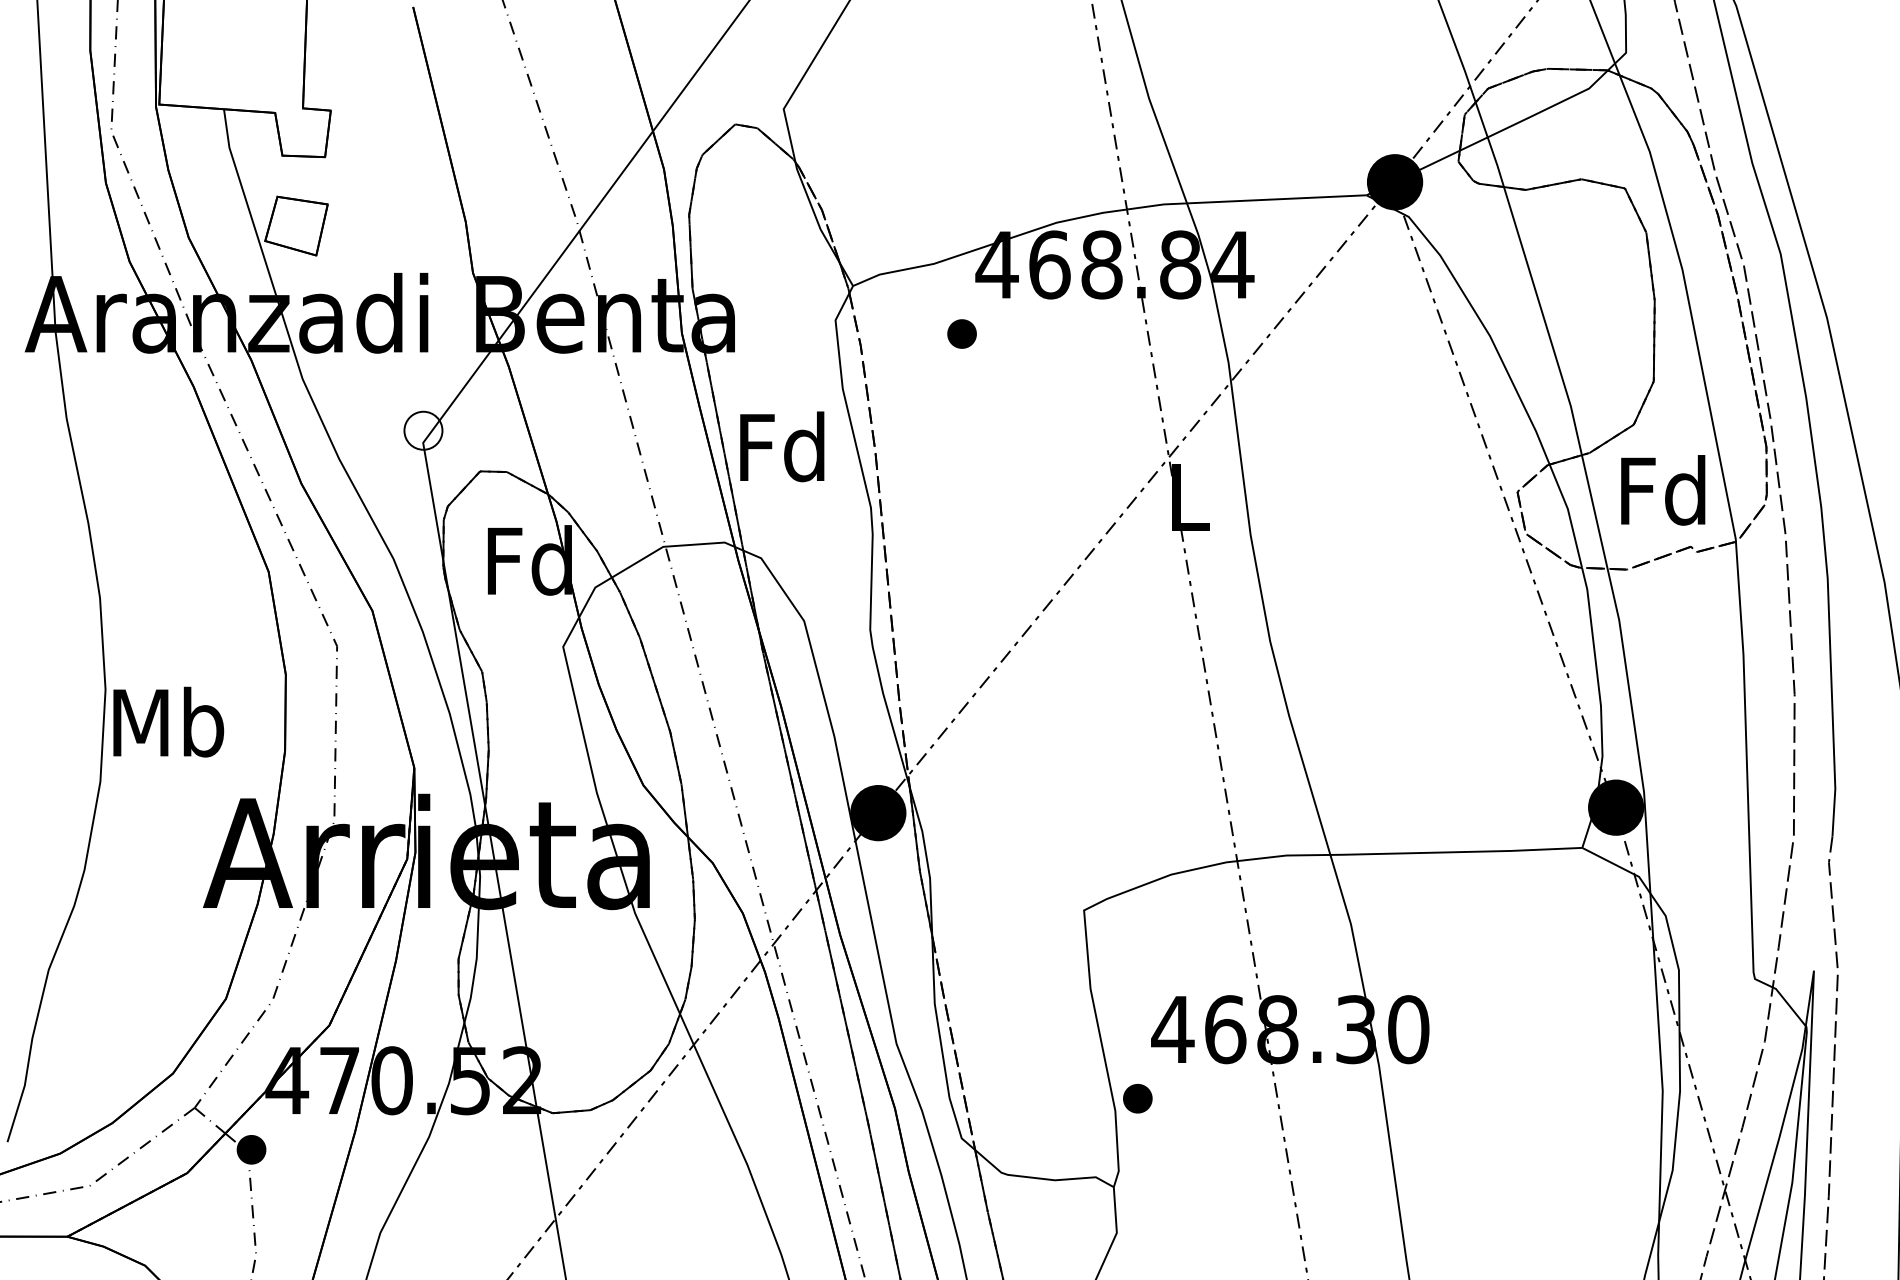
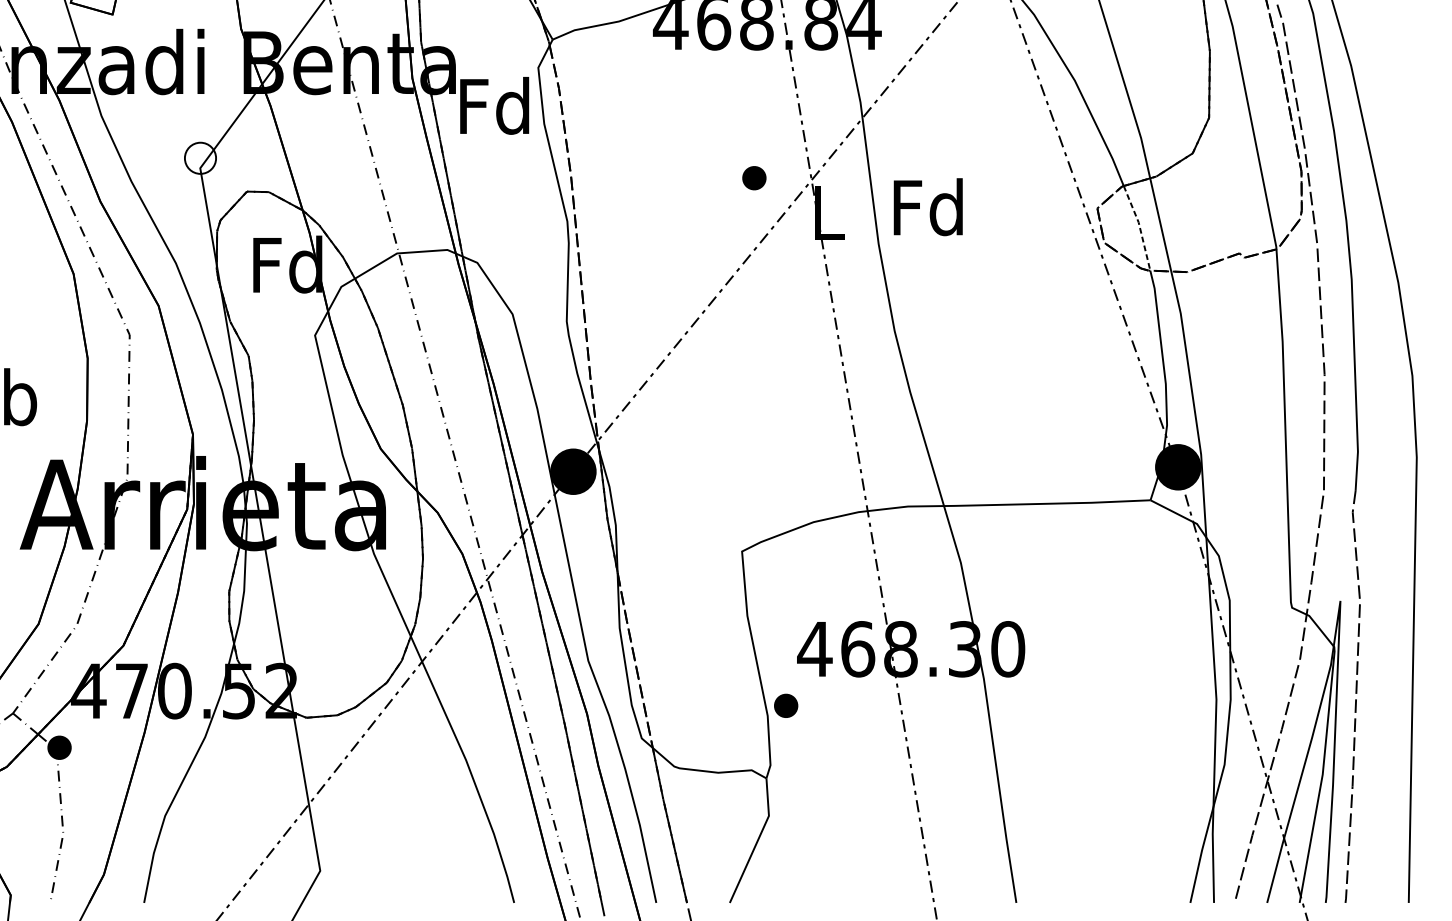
part: (961, 333) -> (753, 177), moved
text: (782, 446) -> (494, 105), moved
text: (1663, 490) -> (928, 207), moved
line: (1569, 514) -> (1140, 226), solid -> dashed

